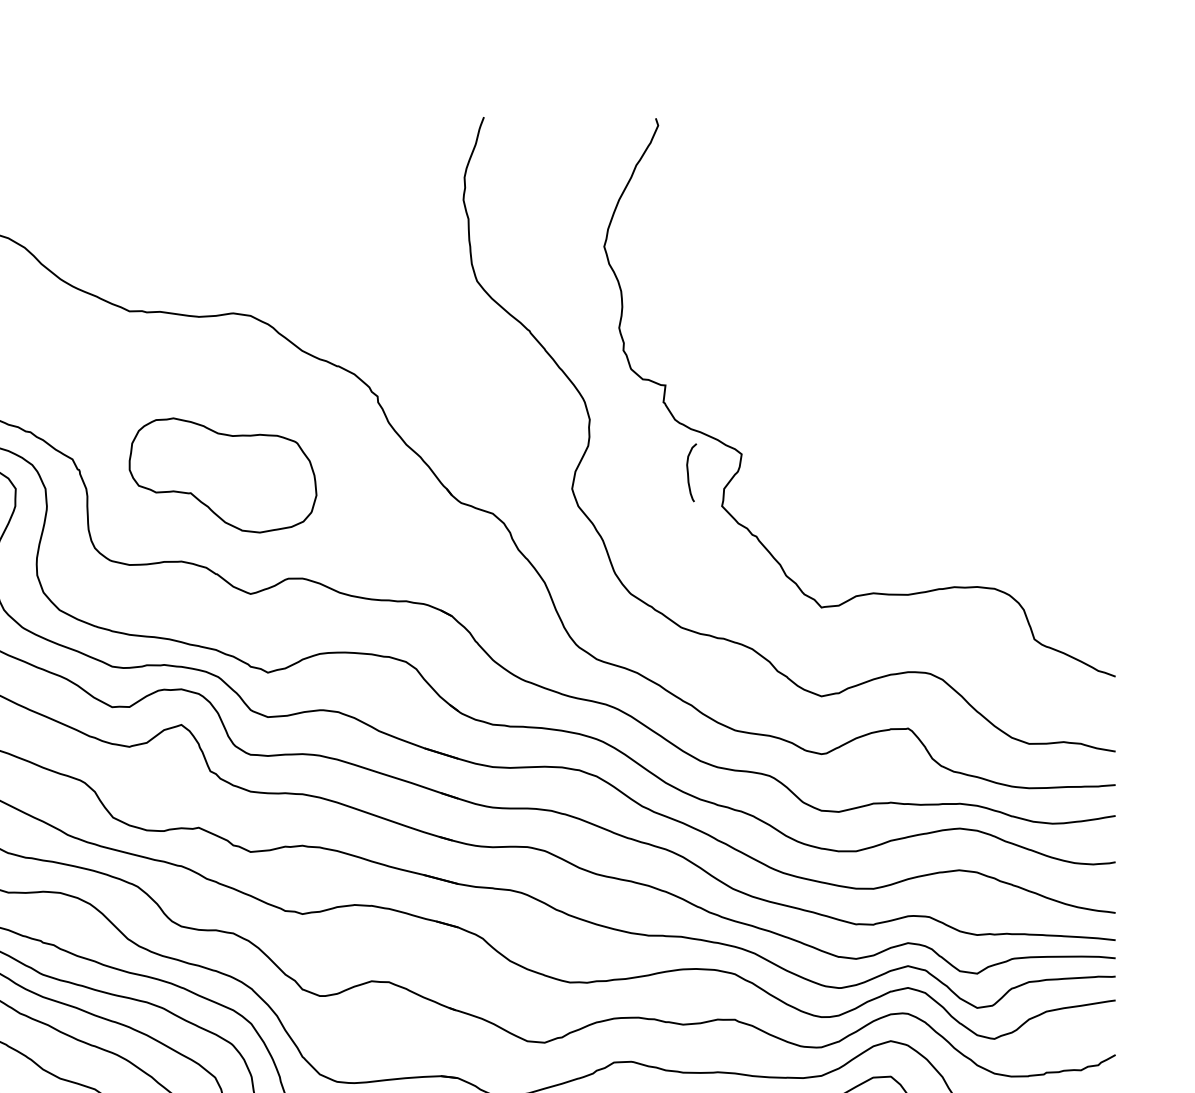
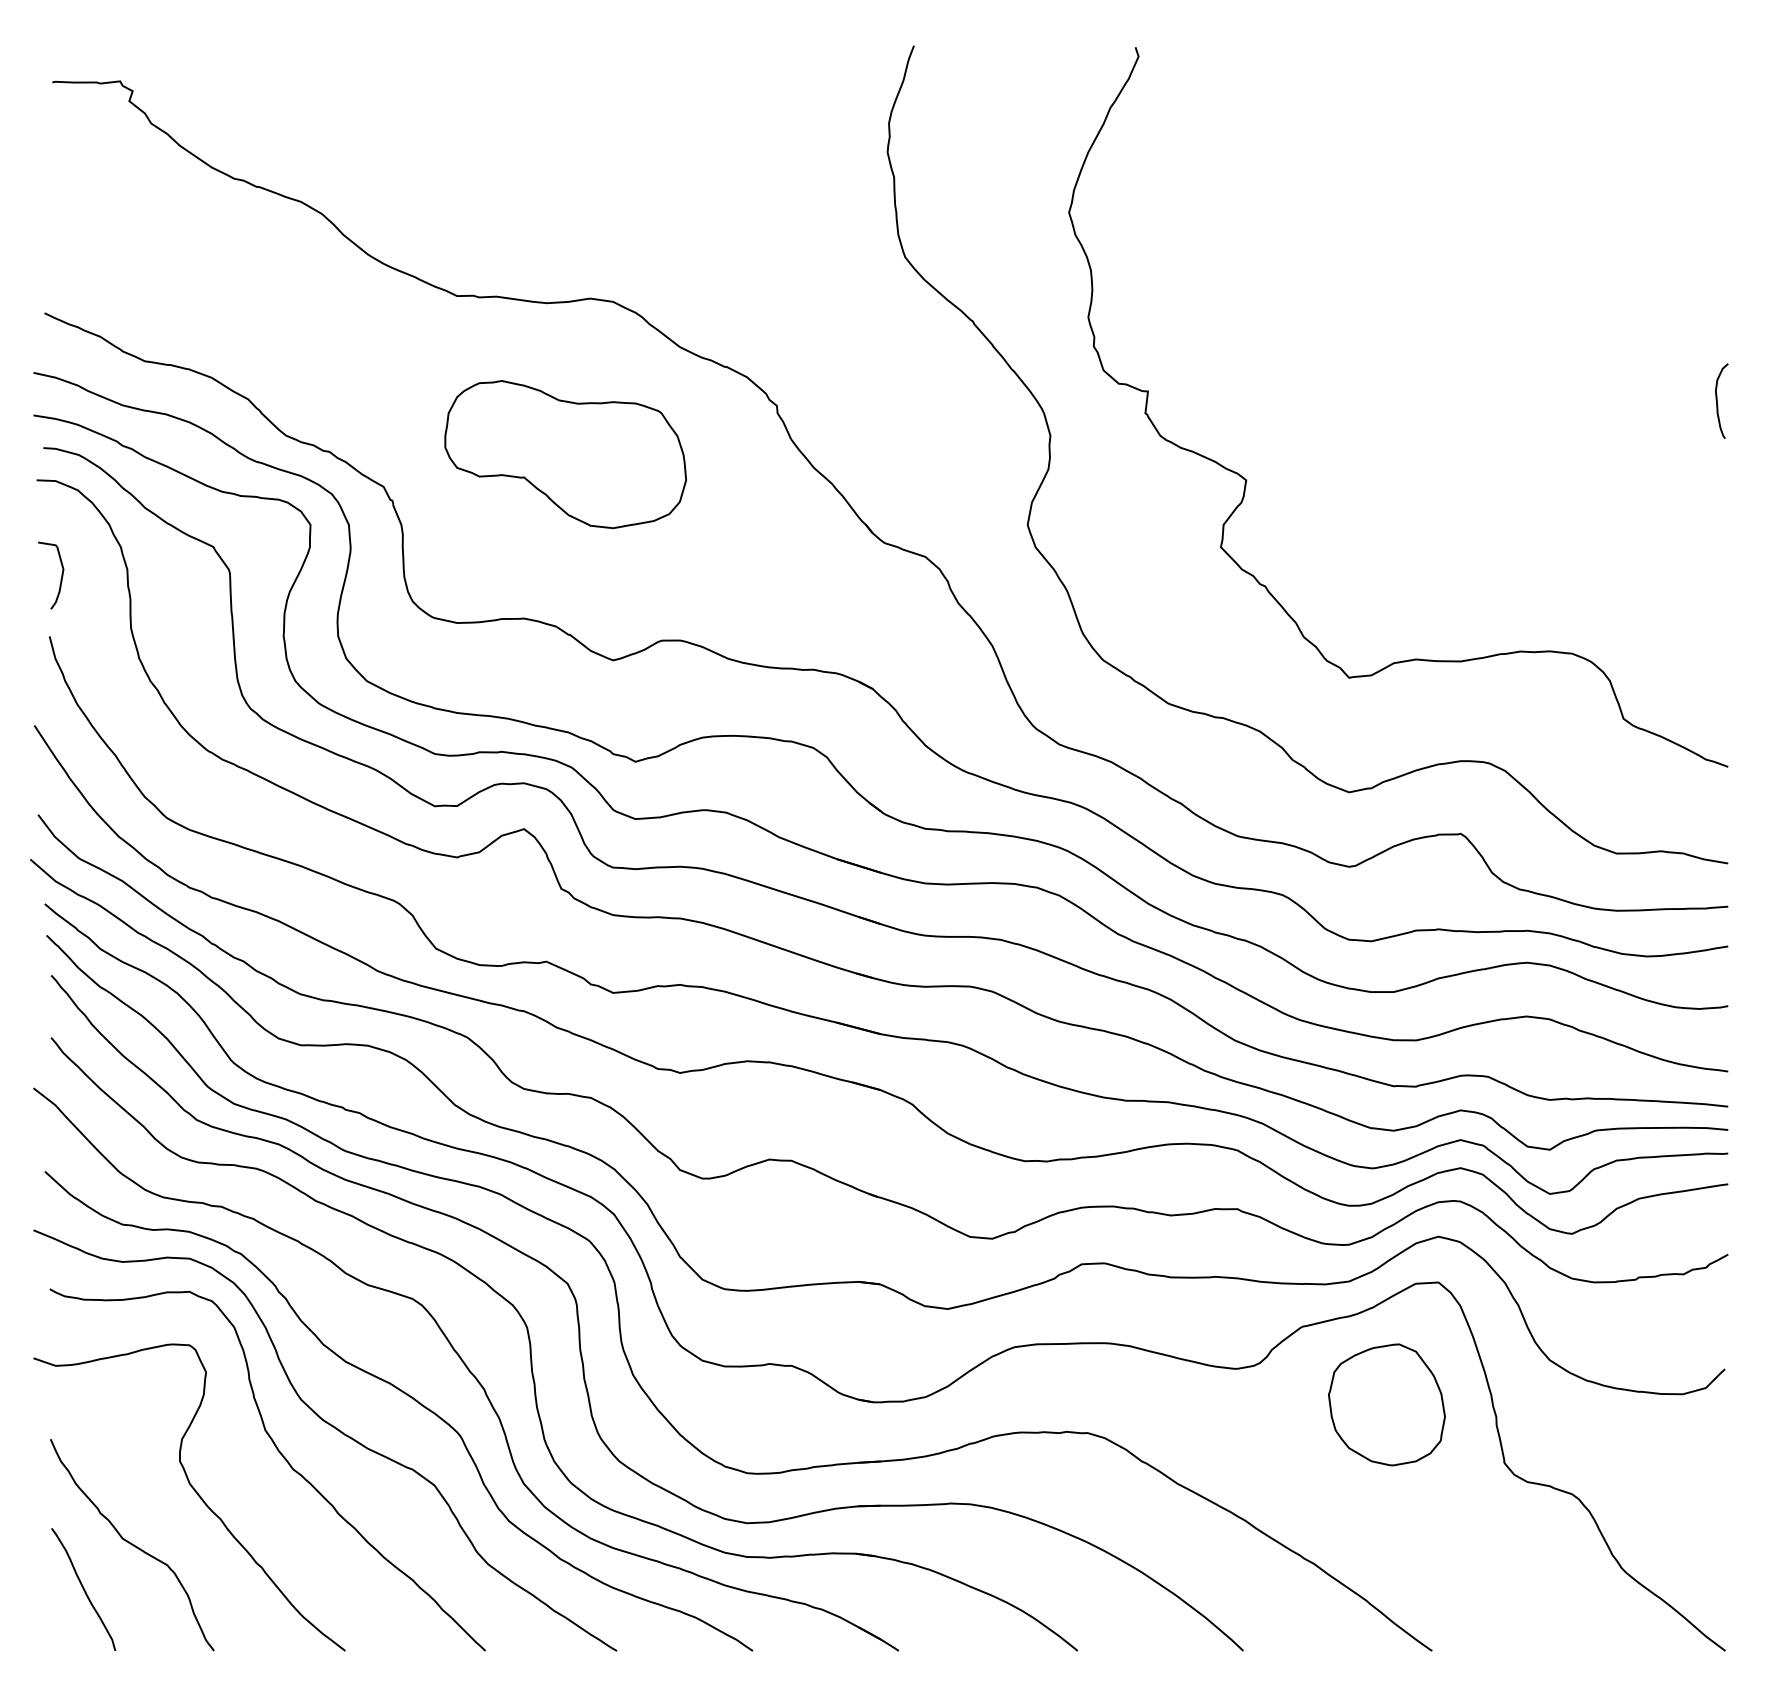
curve: (688, 472) -> (1717, 400), moved
part: (222, 475) -> (565, 454), moved

